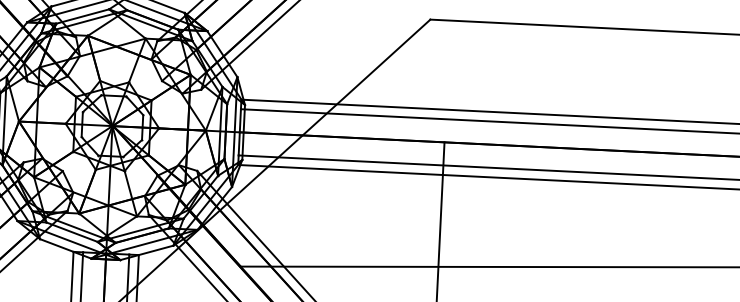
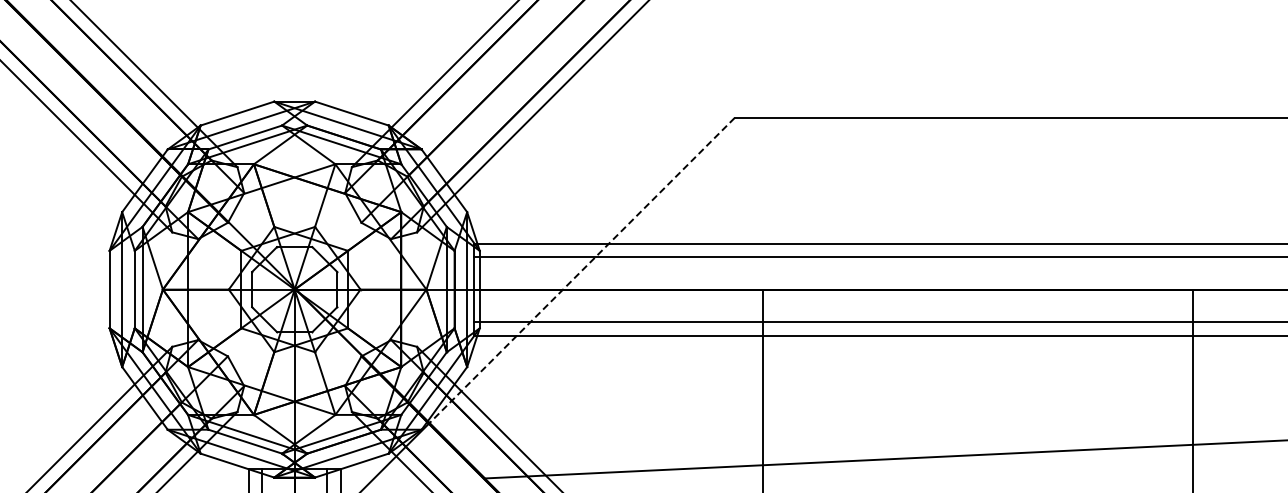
line: (317, 122) -> (582, 270), solid -> dashed

